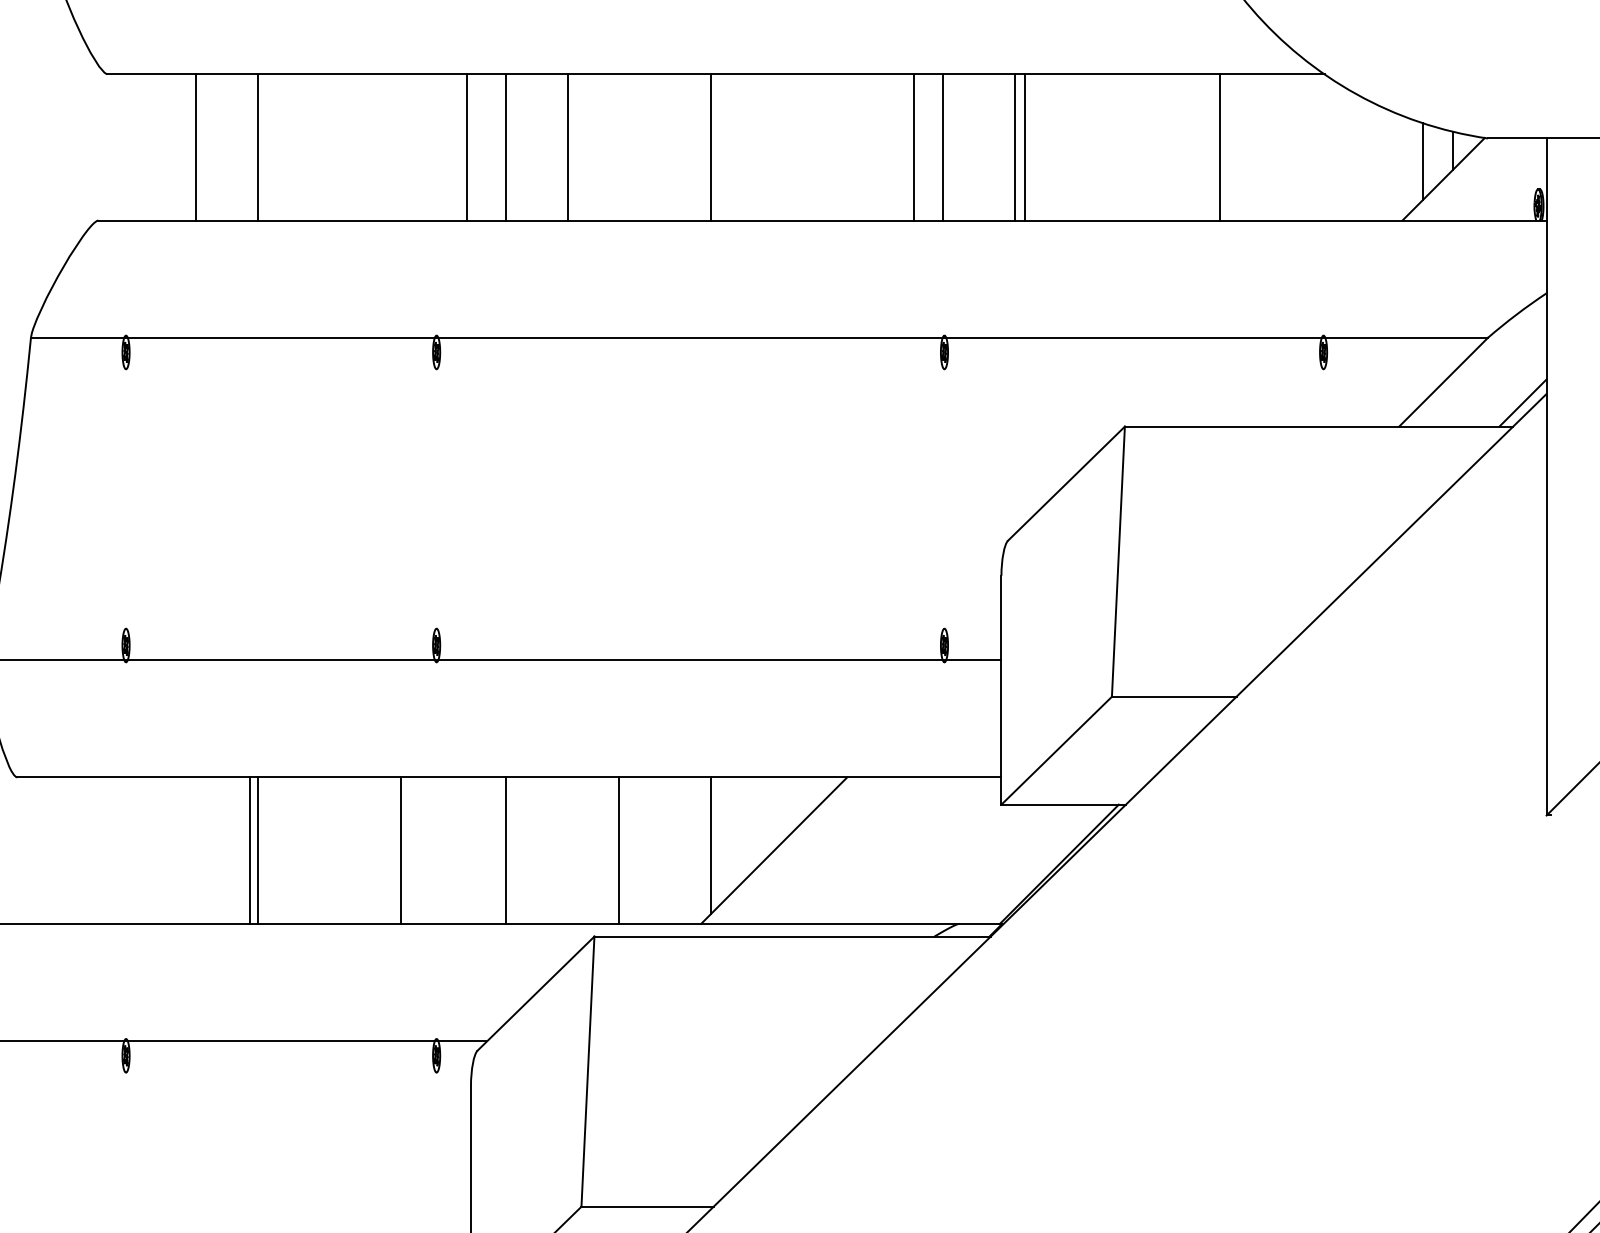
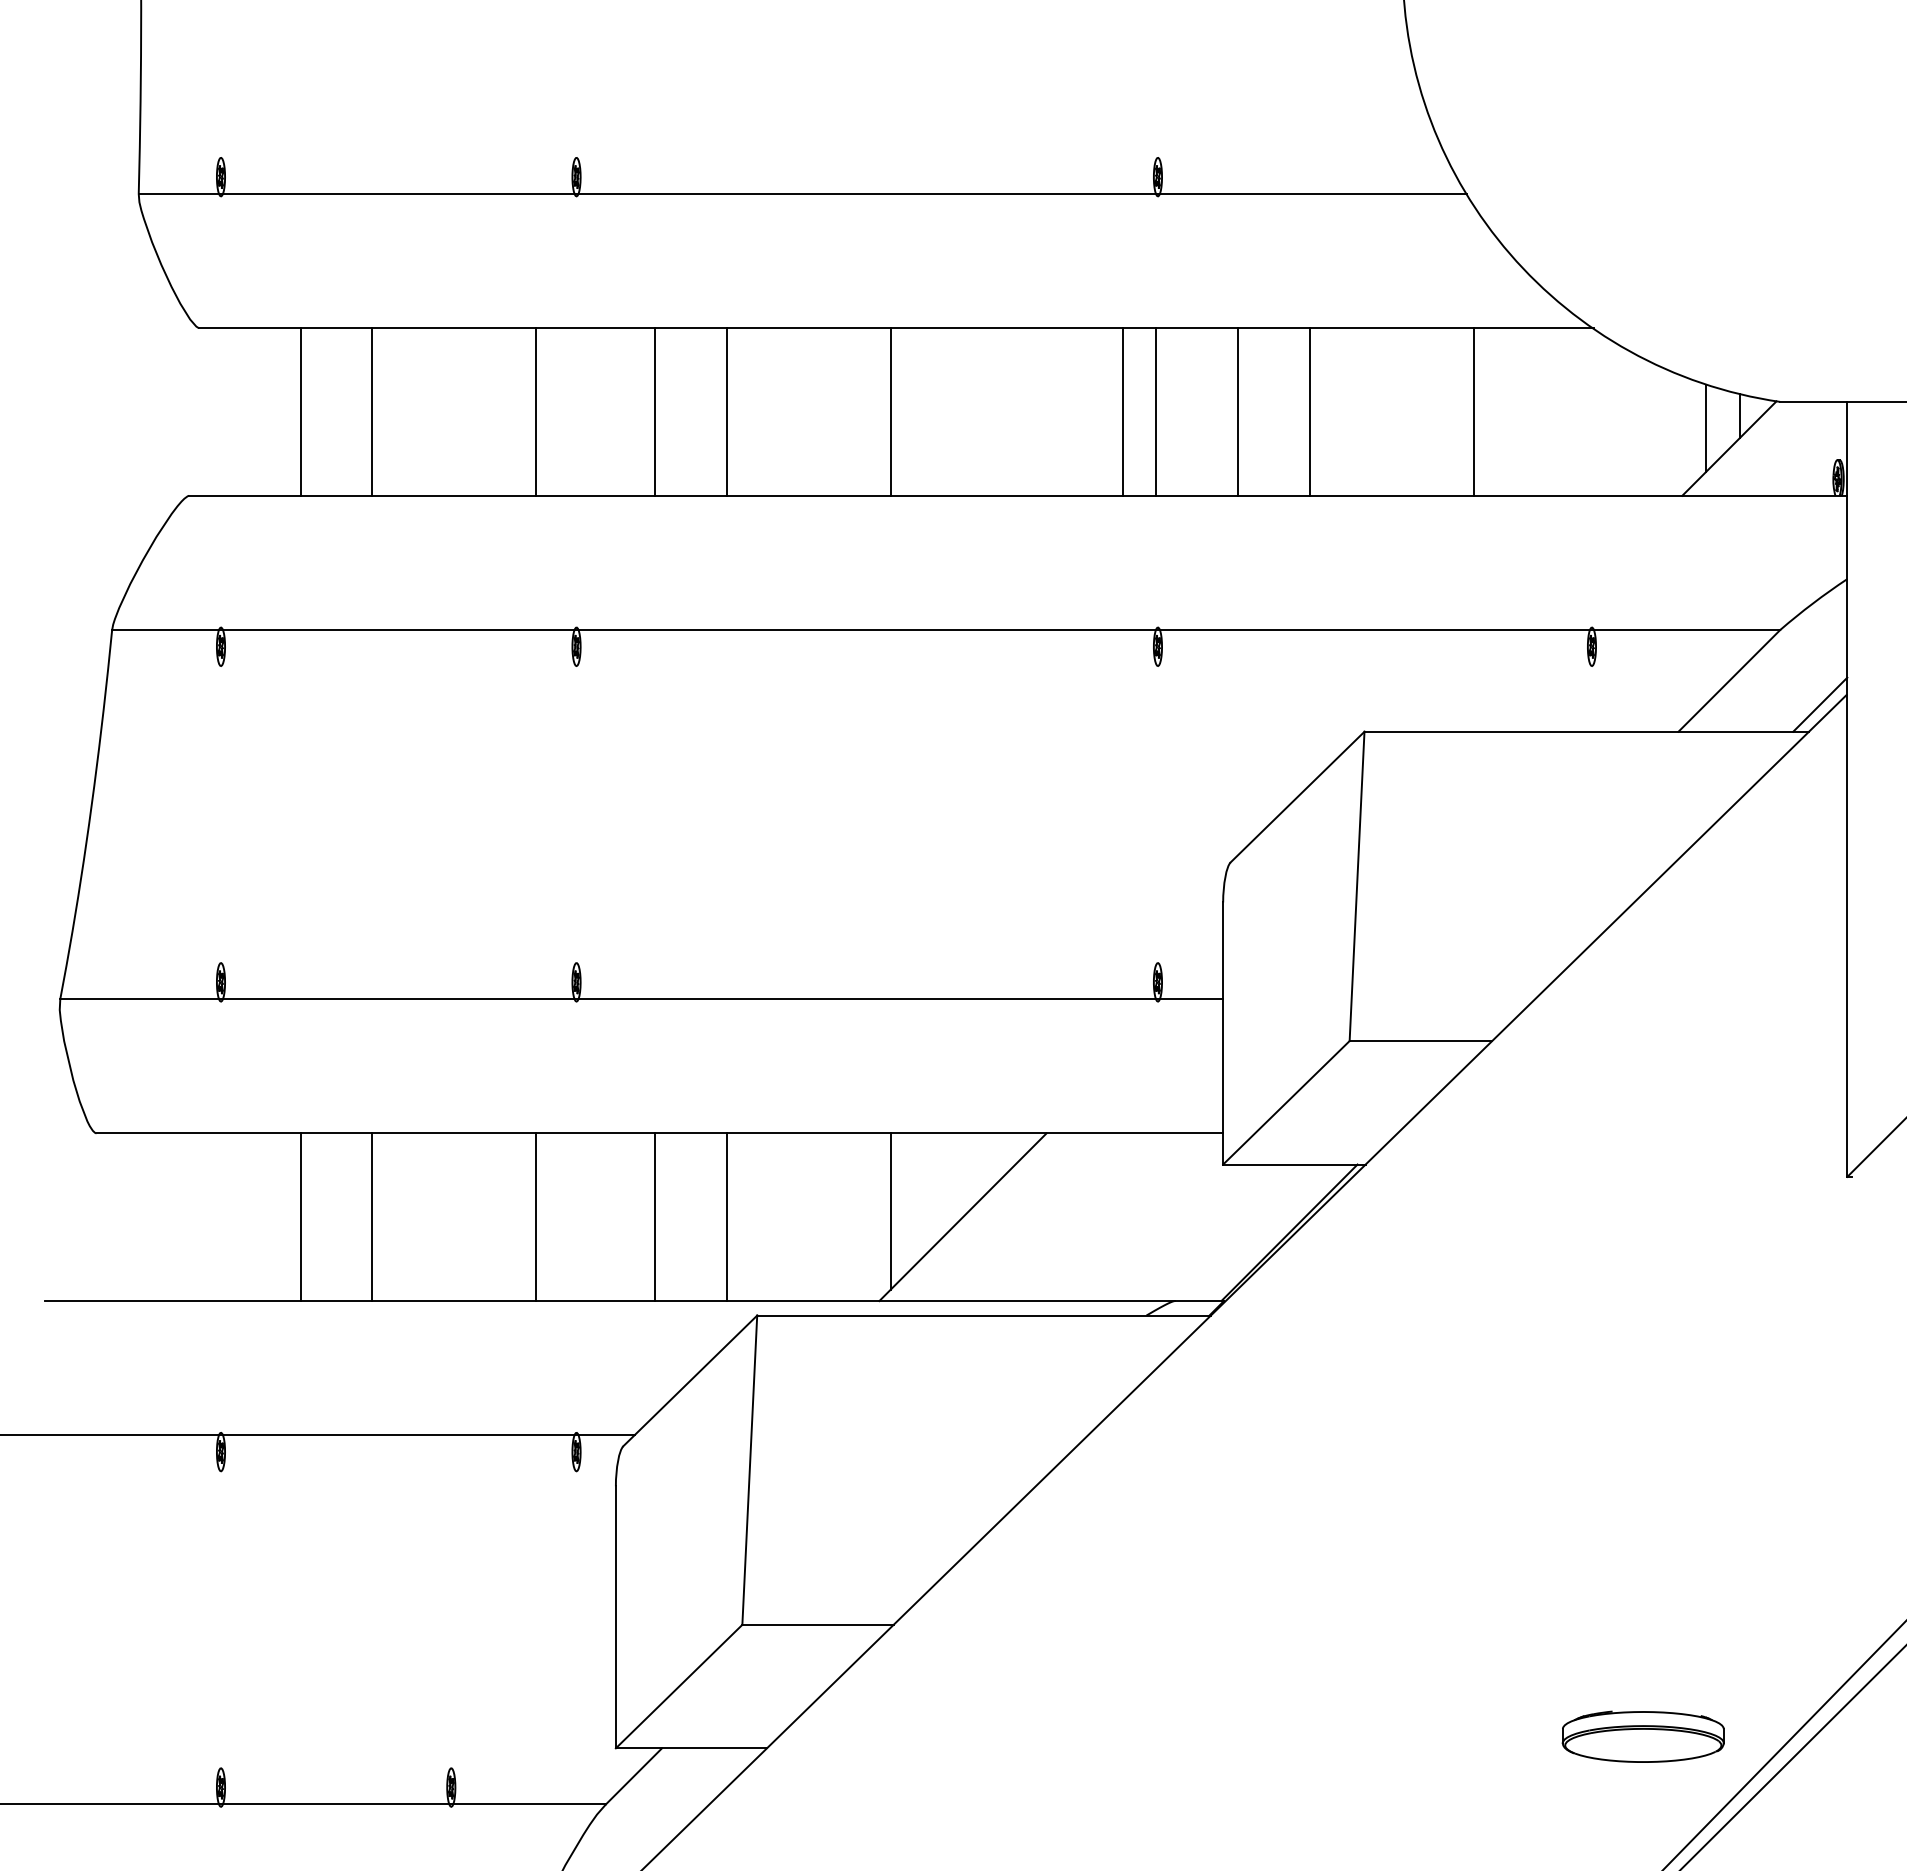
line: (466, 146) -> (535, 411), moved
line: (1024, 146) -> (1309, 411), moved
line: (249, 850) -> (300, 1217), moved
line: (619, 850) -> (726, 1217), moved

